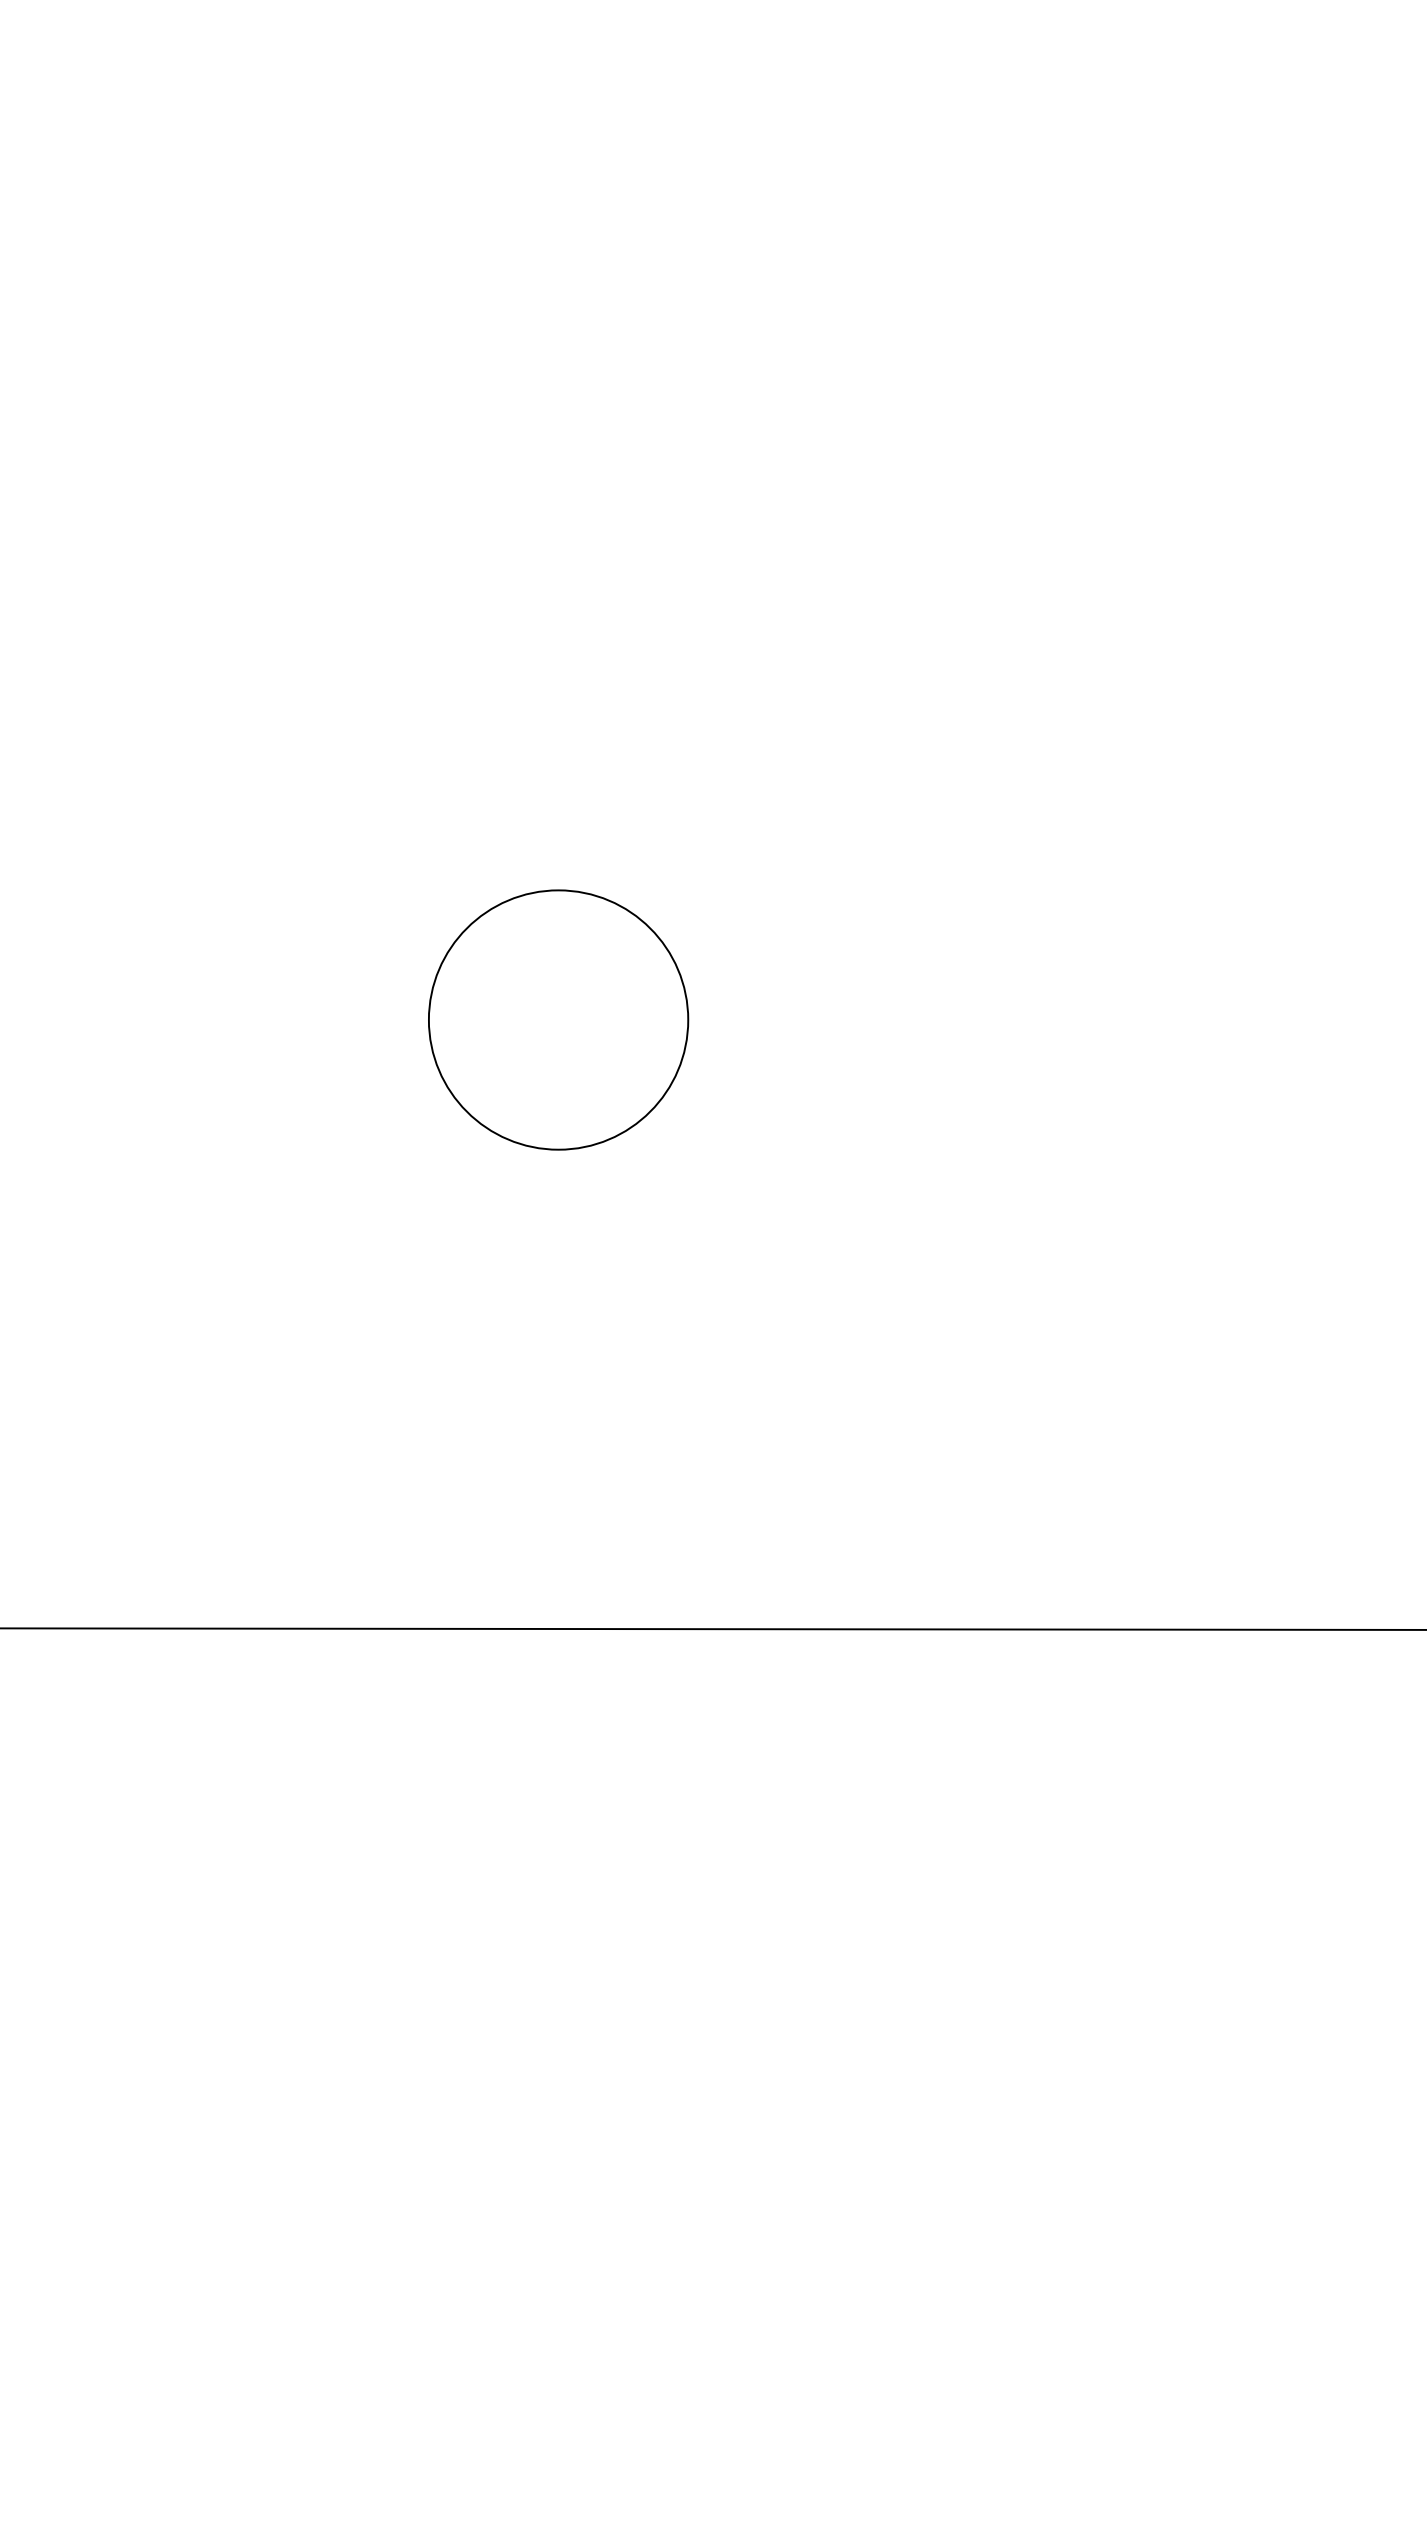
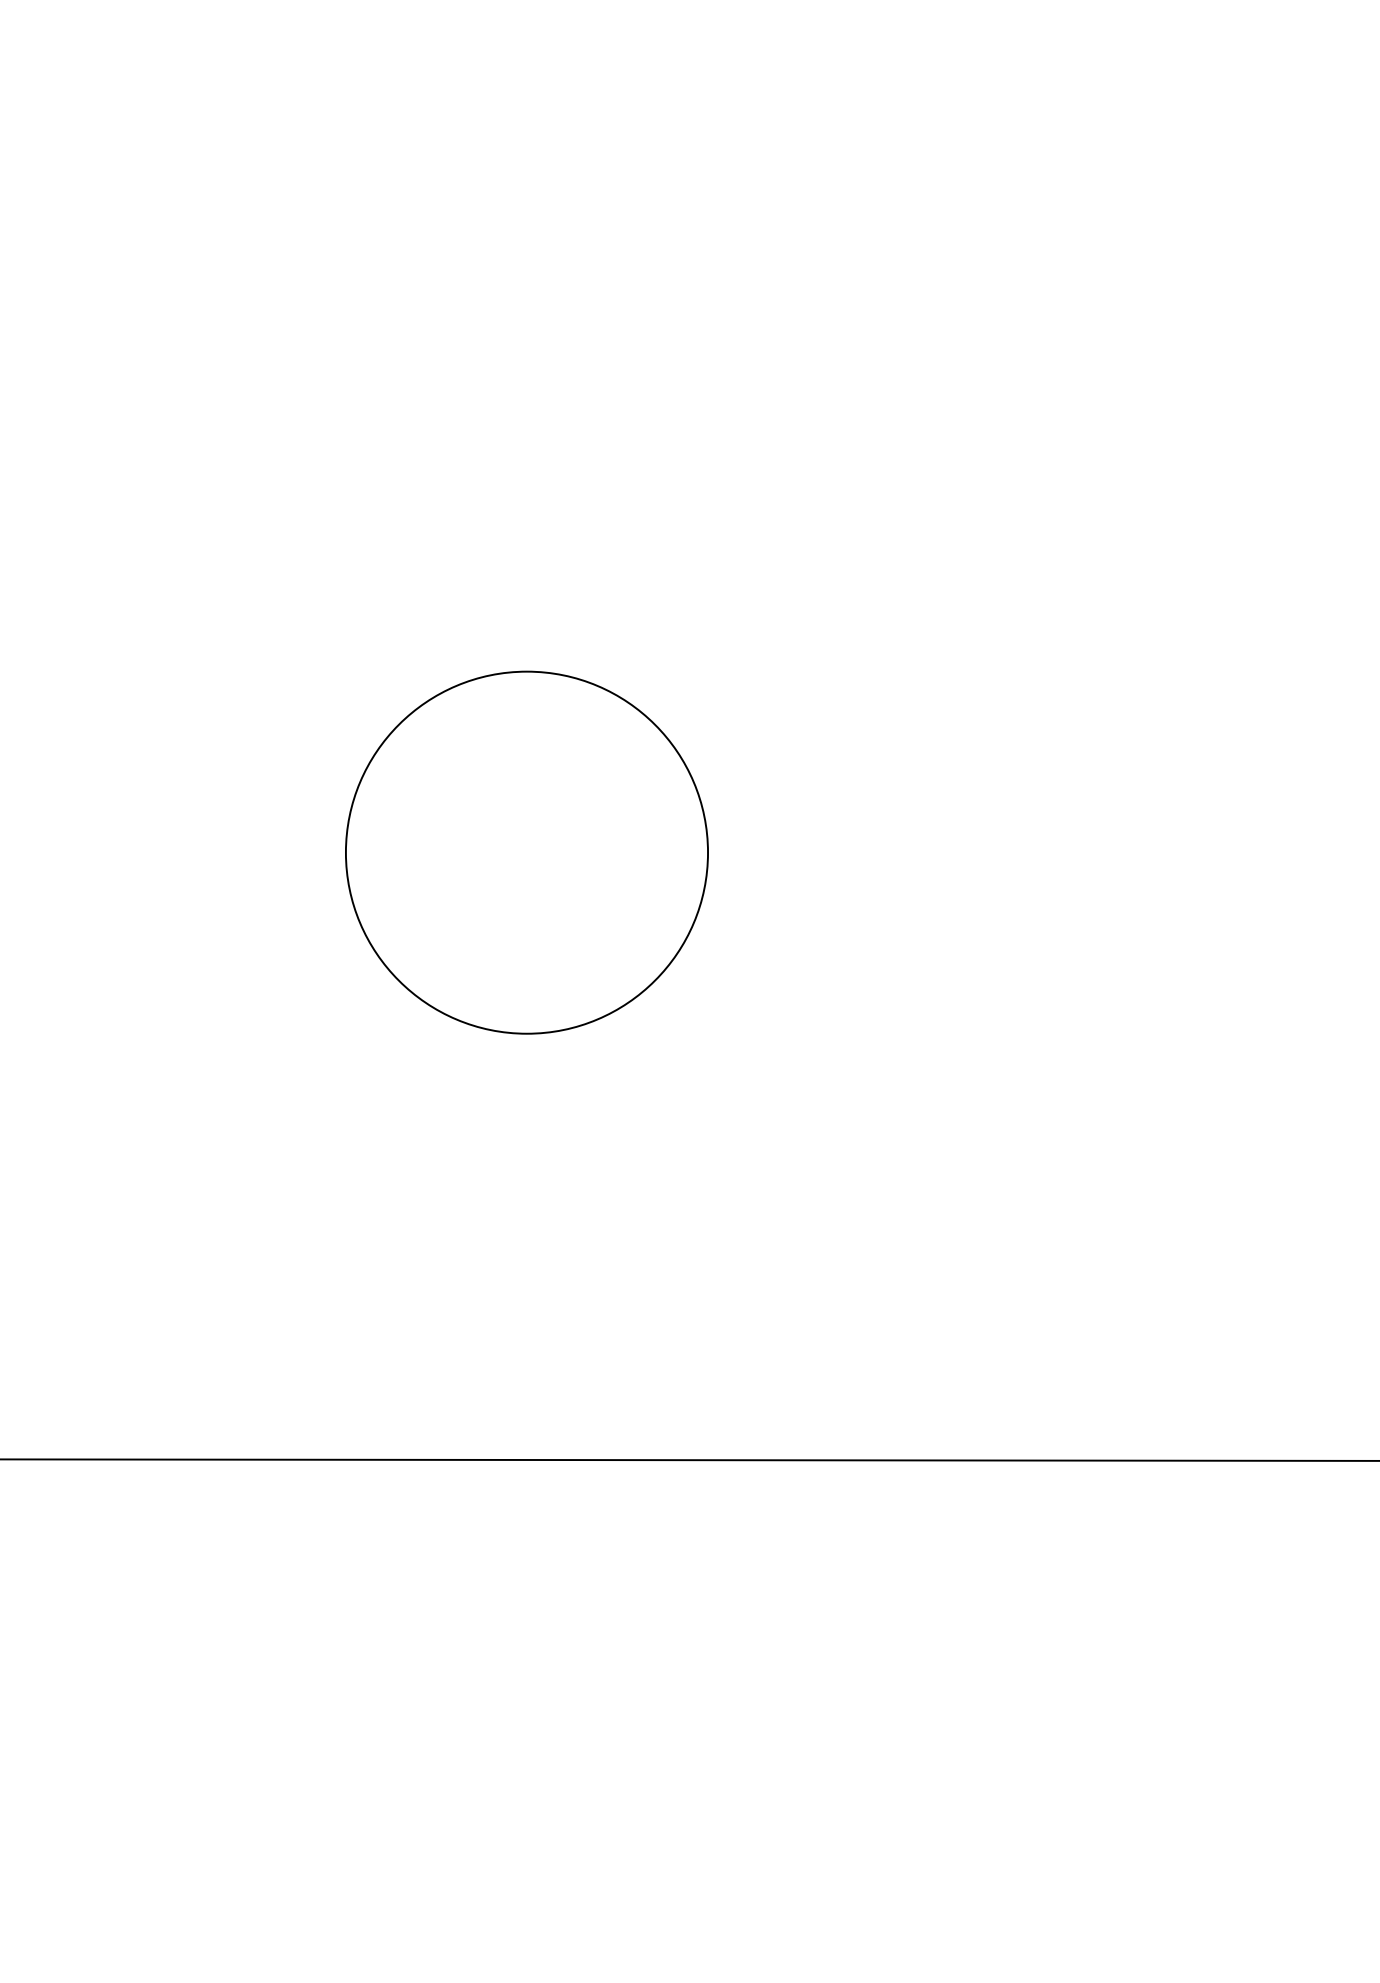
circle: (558, 1019) -> (527, 852), size x1.4

